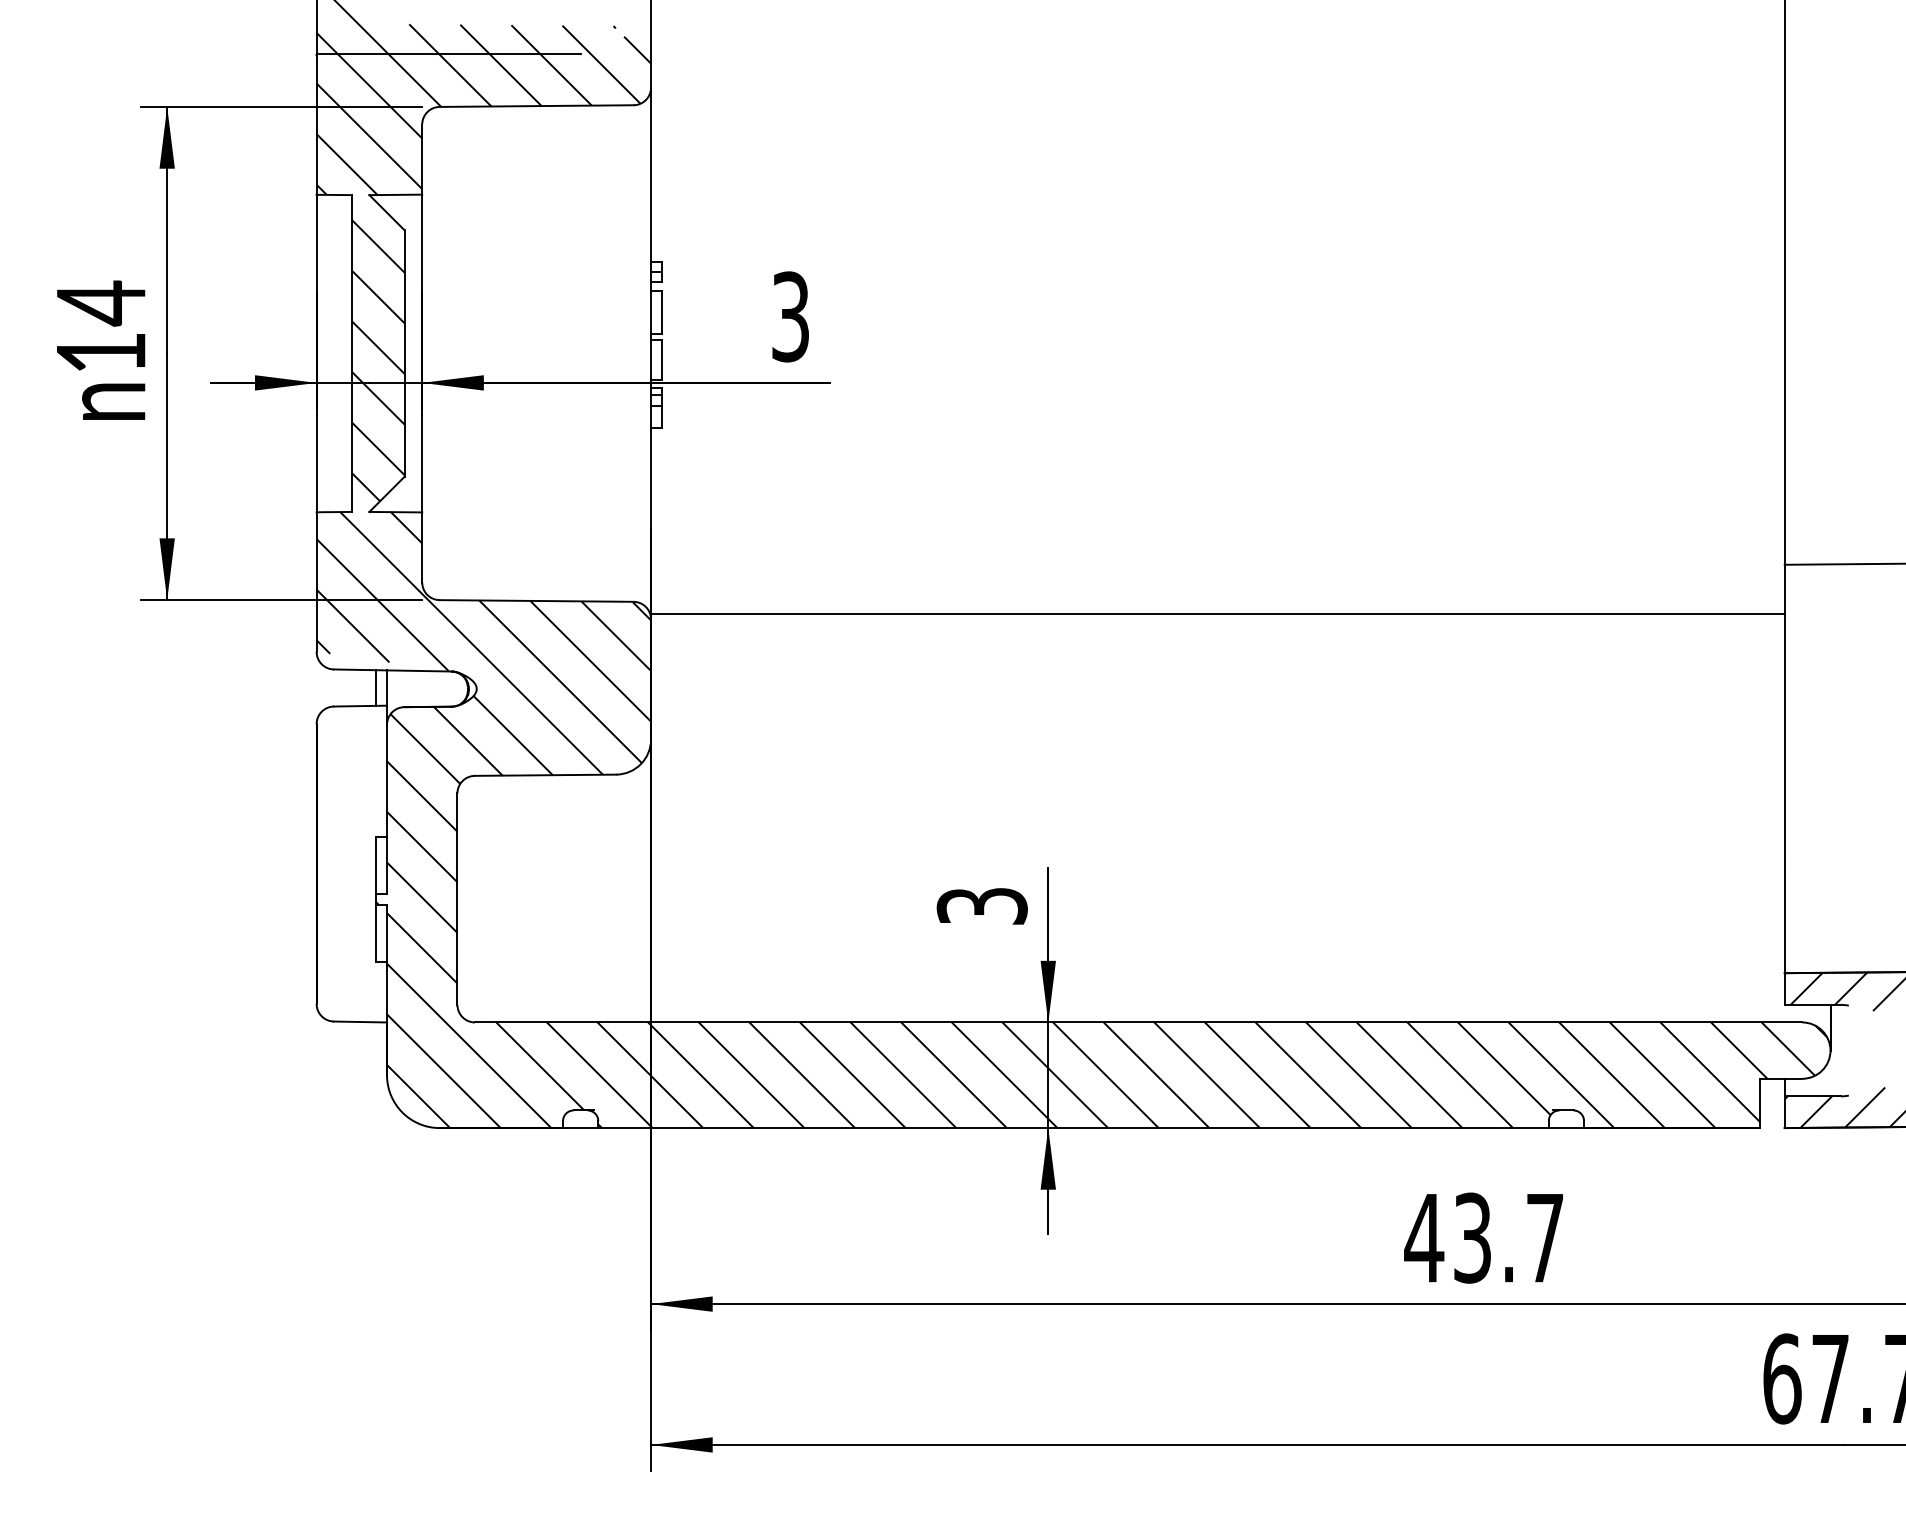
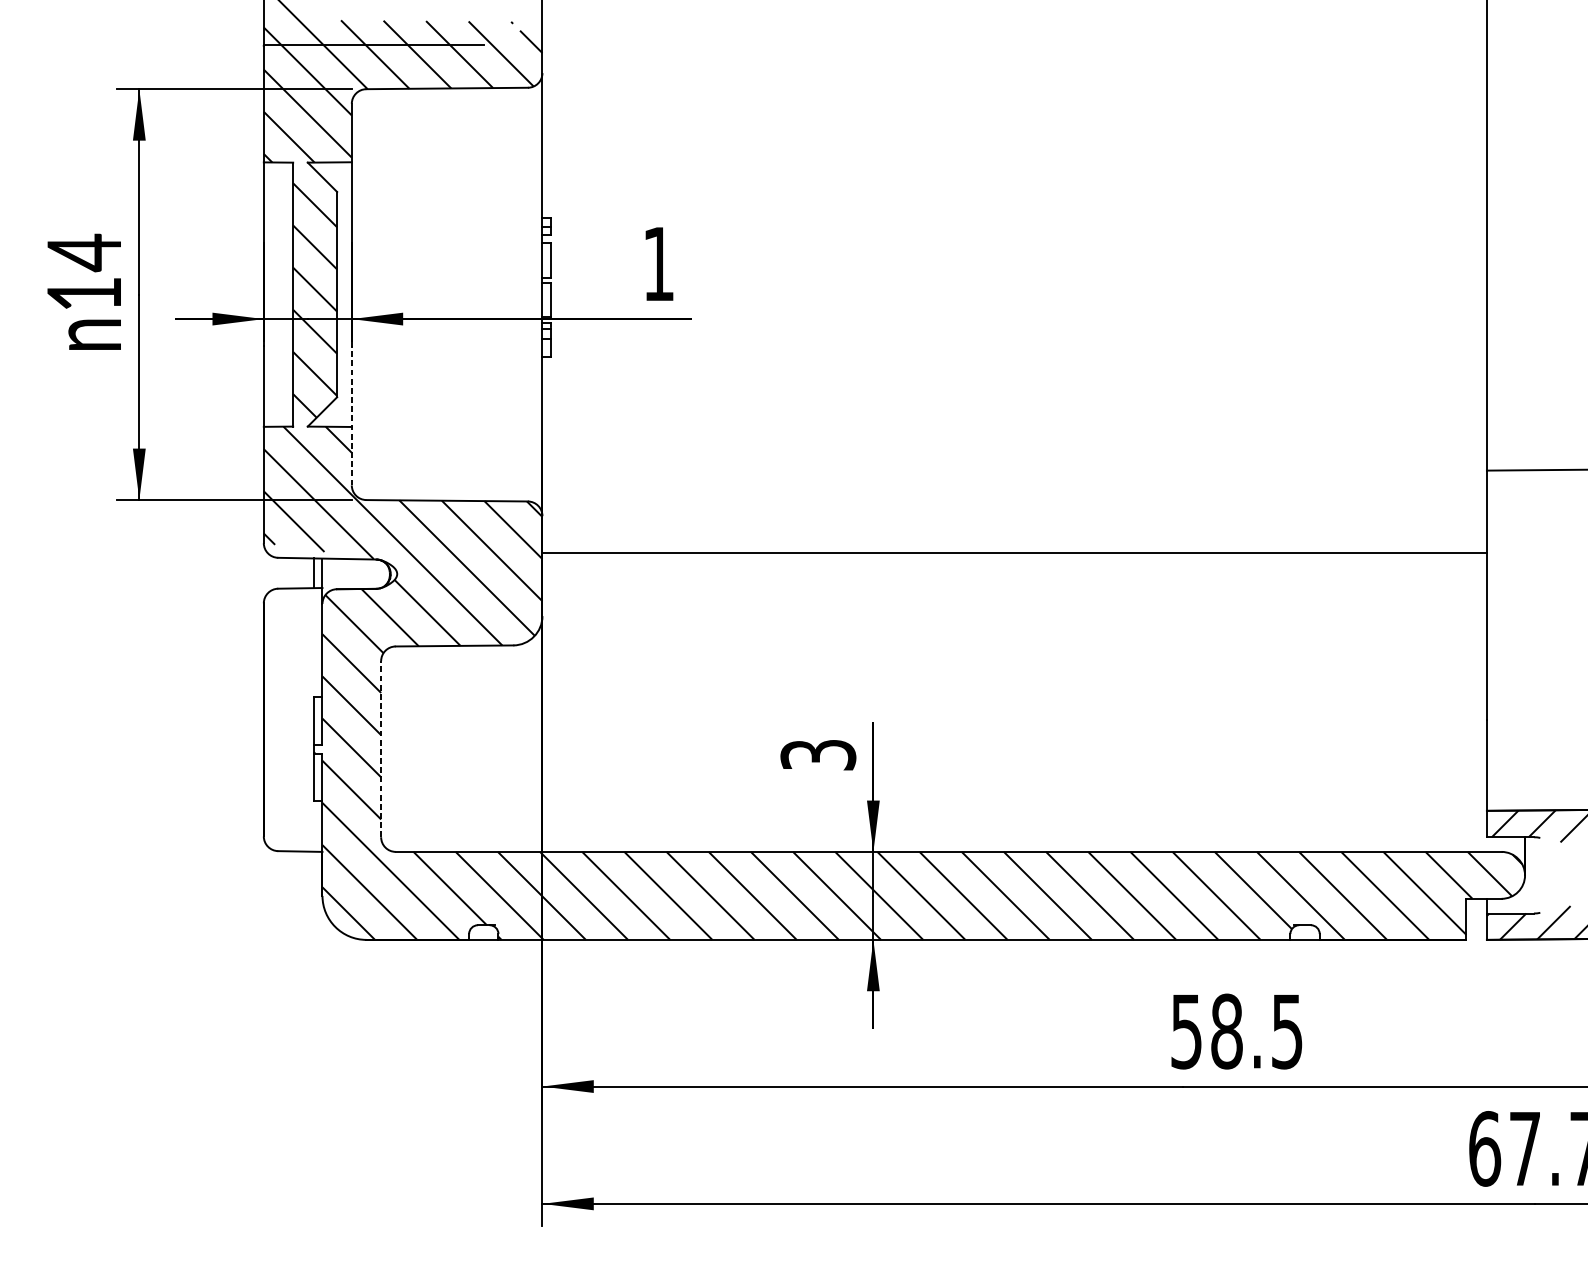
text: (790, 316) -> (658, 263), 3 -> 1
line: (422, 498) -> (352, 415), solid -> dashed
line: (1217, 614) -> (1014, 553), moved
line: (457, 899) -> (381, 749), solid -> dashed
text: (1483, 1237) -> (1235, 1031), 43.7 -> 58.5

